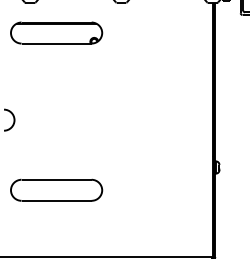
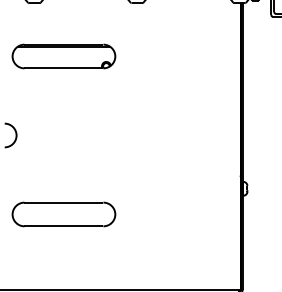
part: (56, 32) -> (63, 55), moved

